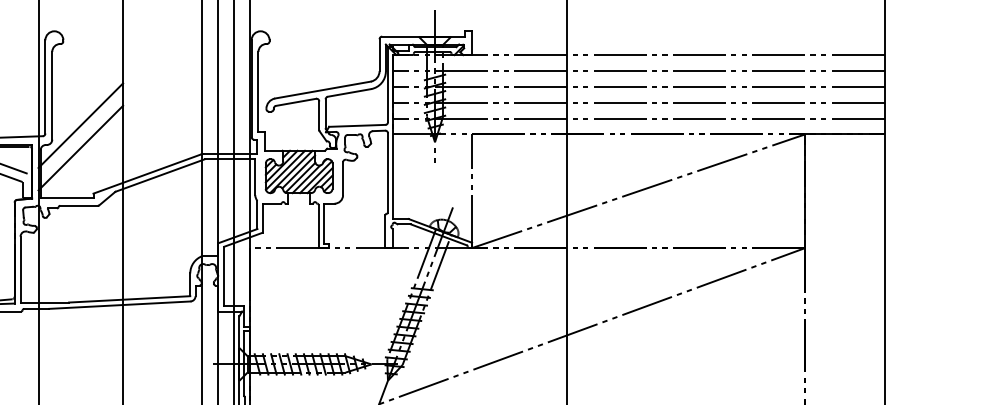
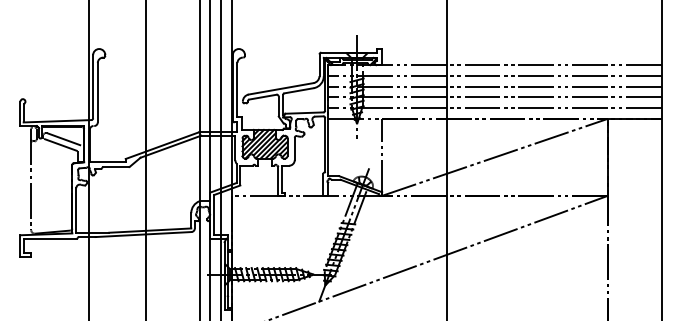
line: (79, 125) -> (116, 112), removed
line: (79, 147) -> (116, 127), removed

